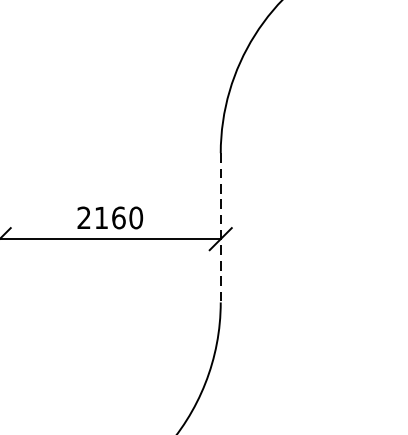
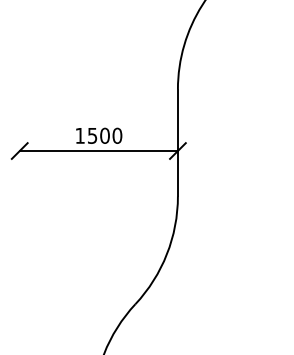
text: (101, 217) -> (92, 135), 2160 -> 1500
line: (220, 228) -> (177, 143), dashed -> solid

